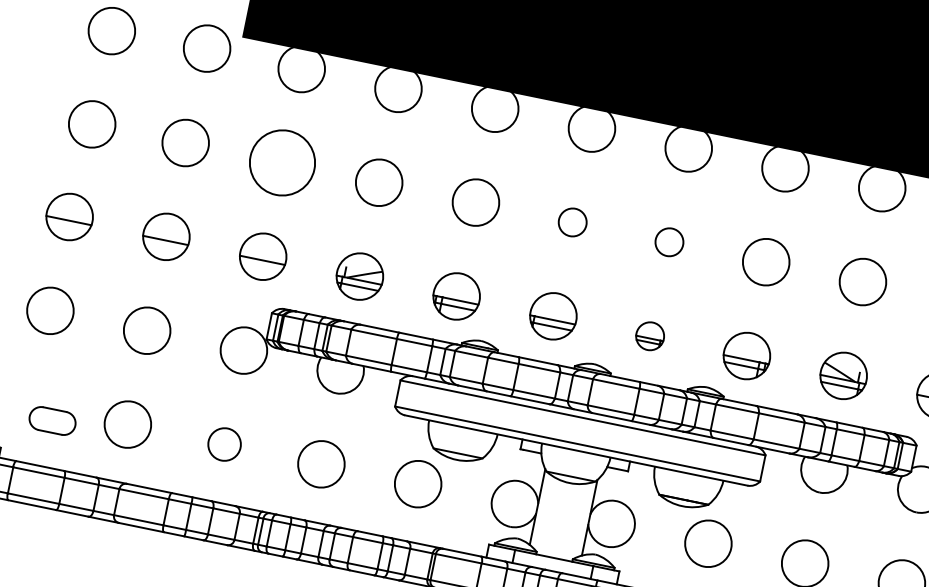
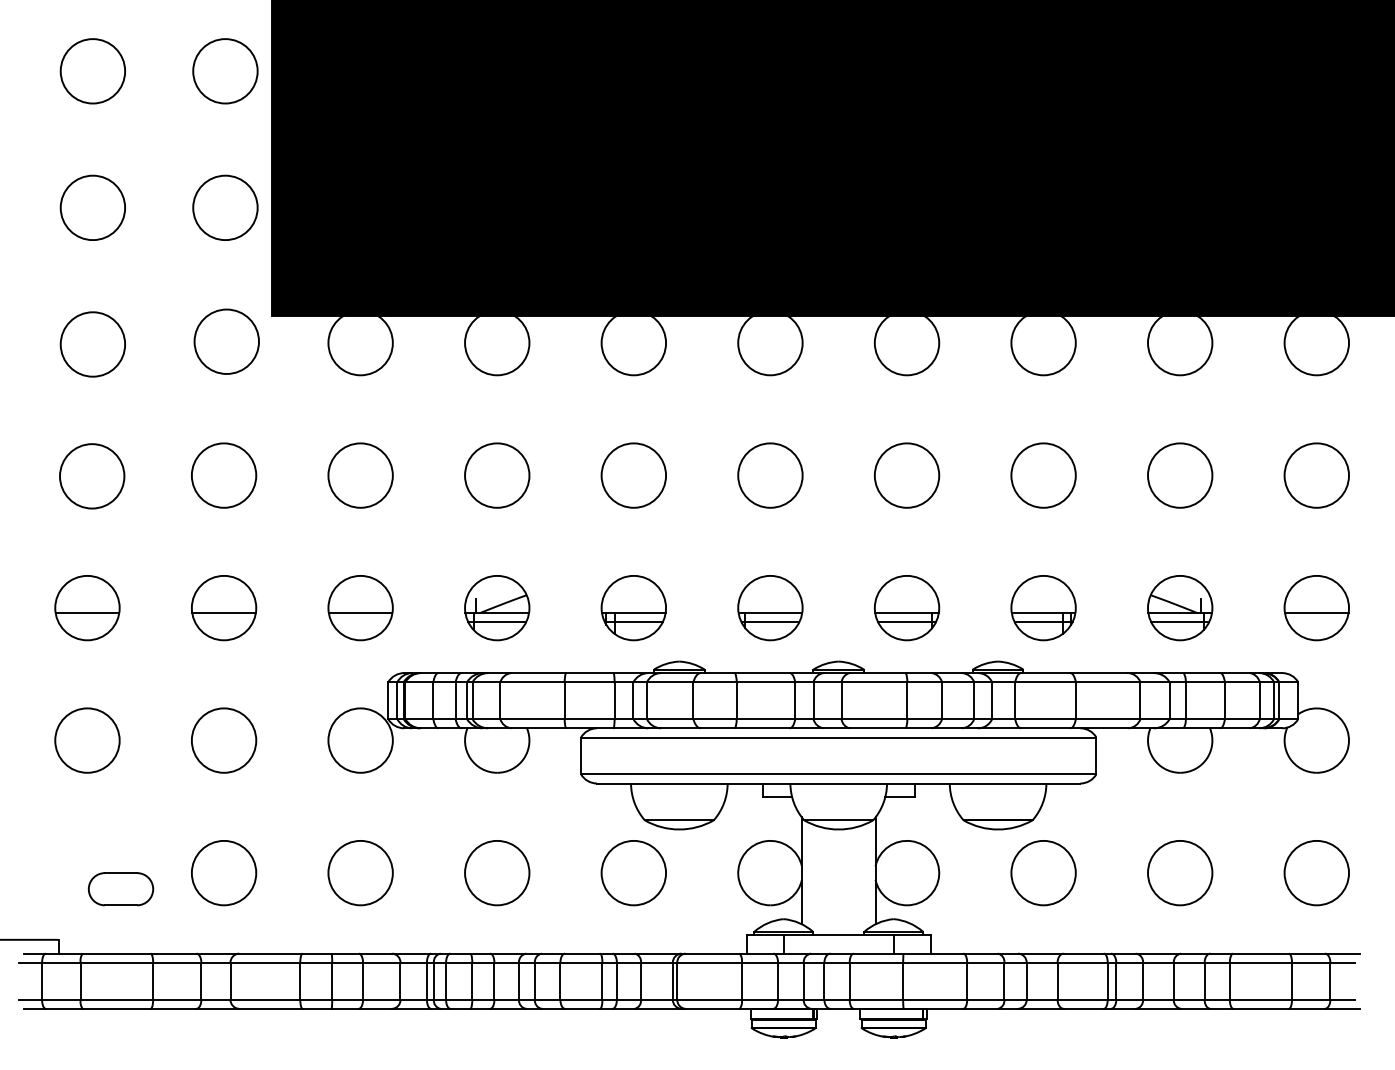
circle: (282, 162) -> (360, 475), size x0.71
circle: (572, 222) -> (770, 475), size x1.67
circle: (669, 242) -> (906, 475), size x1.67
part: (649, 336) -> (906, 608), size x1.67
circle: (224, 444) -> (360, 873), size x1.43

